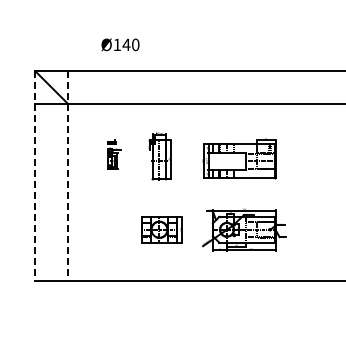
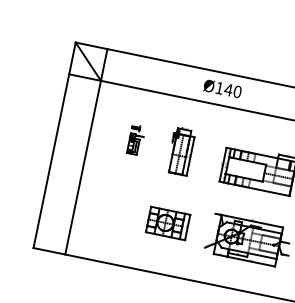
text: (120, 44) -> (222, 88), moved
line: (35, 175) -> (54, 144), dashed -> solid
line: (67, 175) -> (86, 151), dashed -> solid

